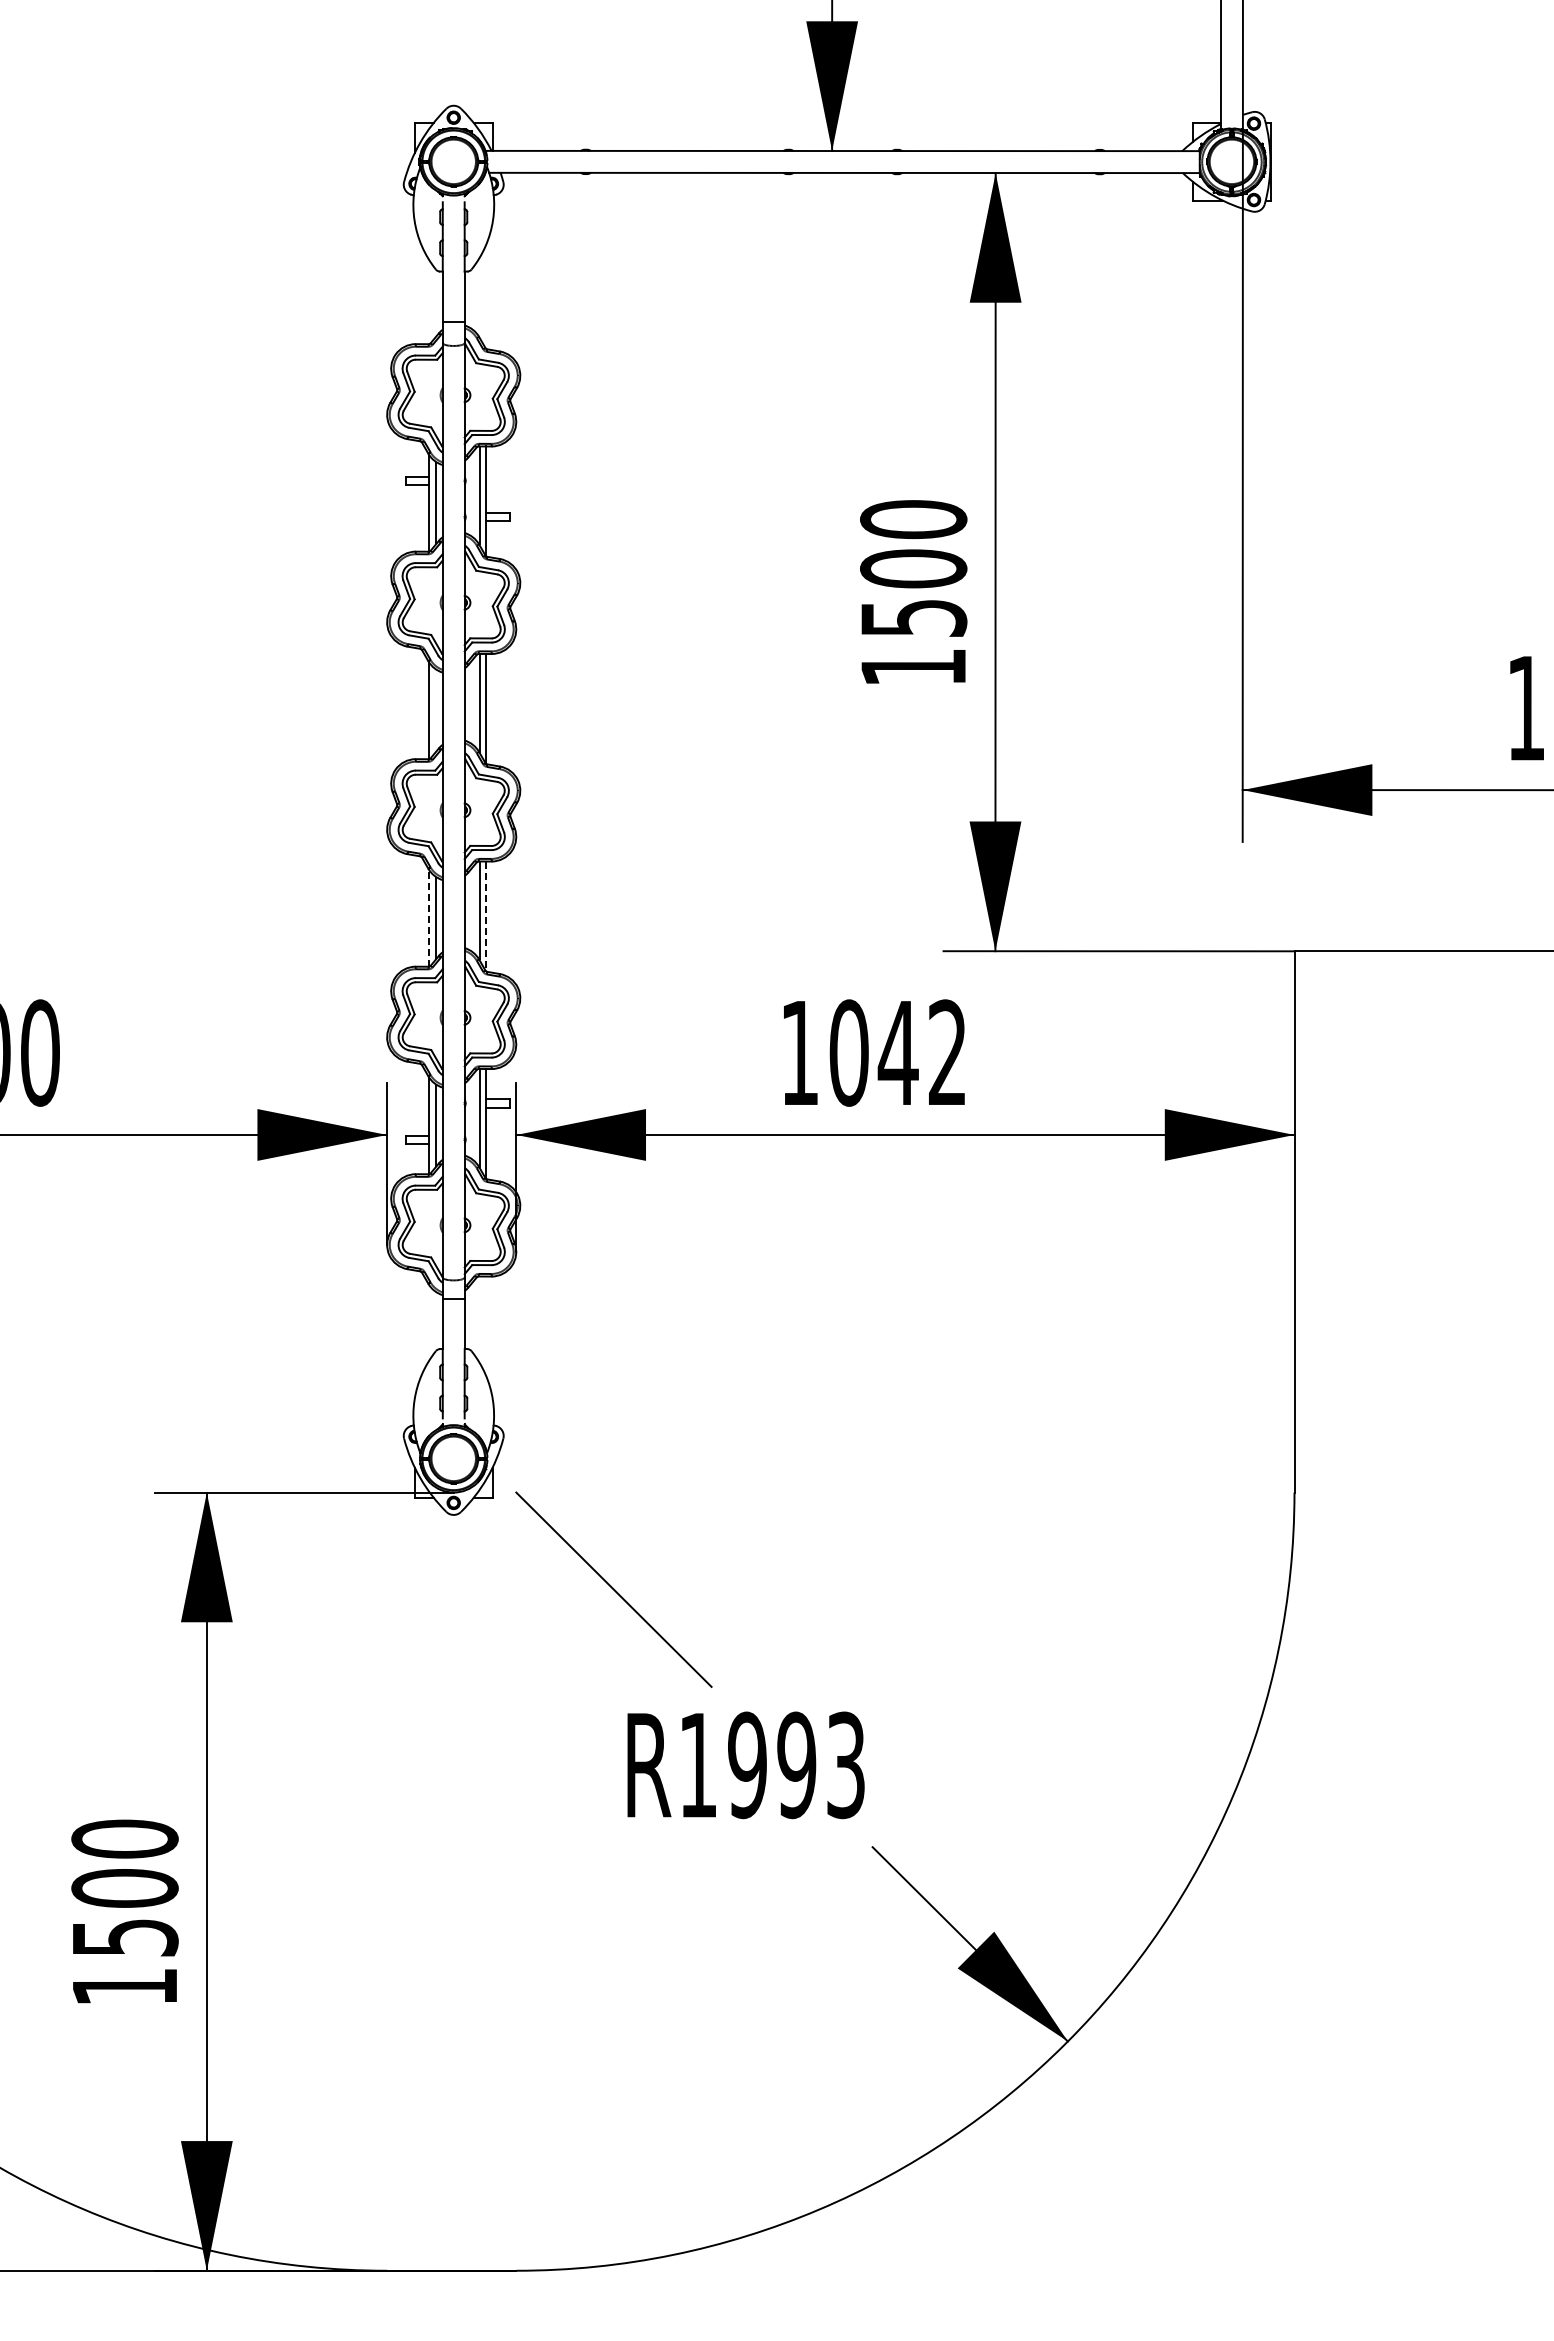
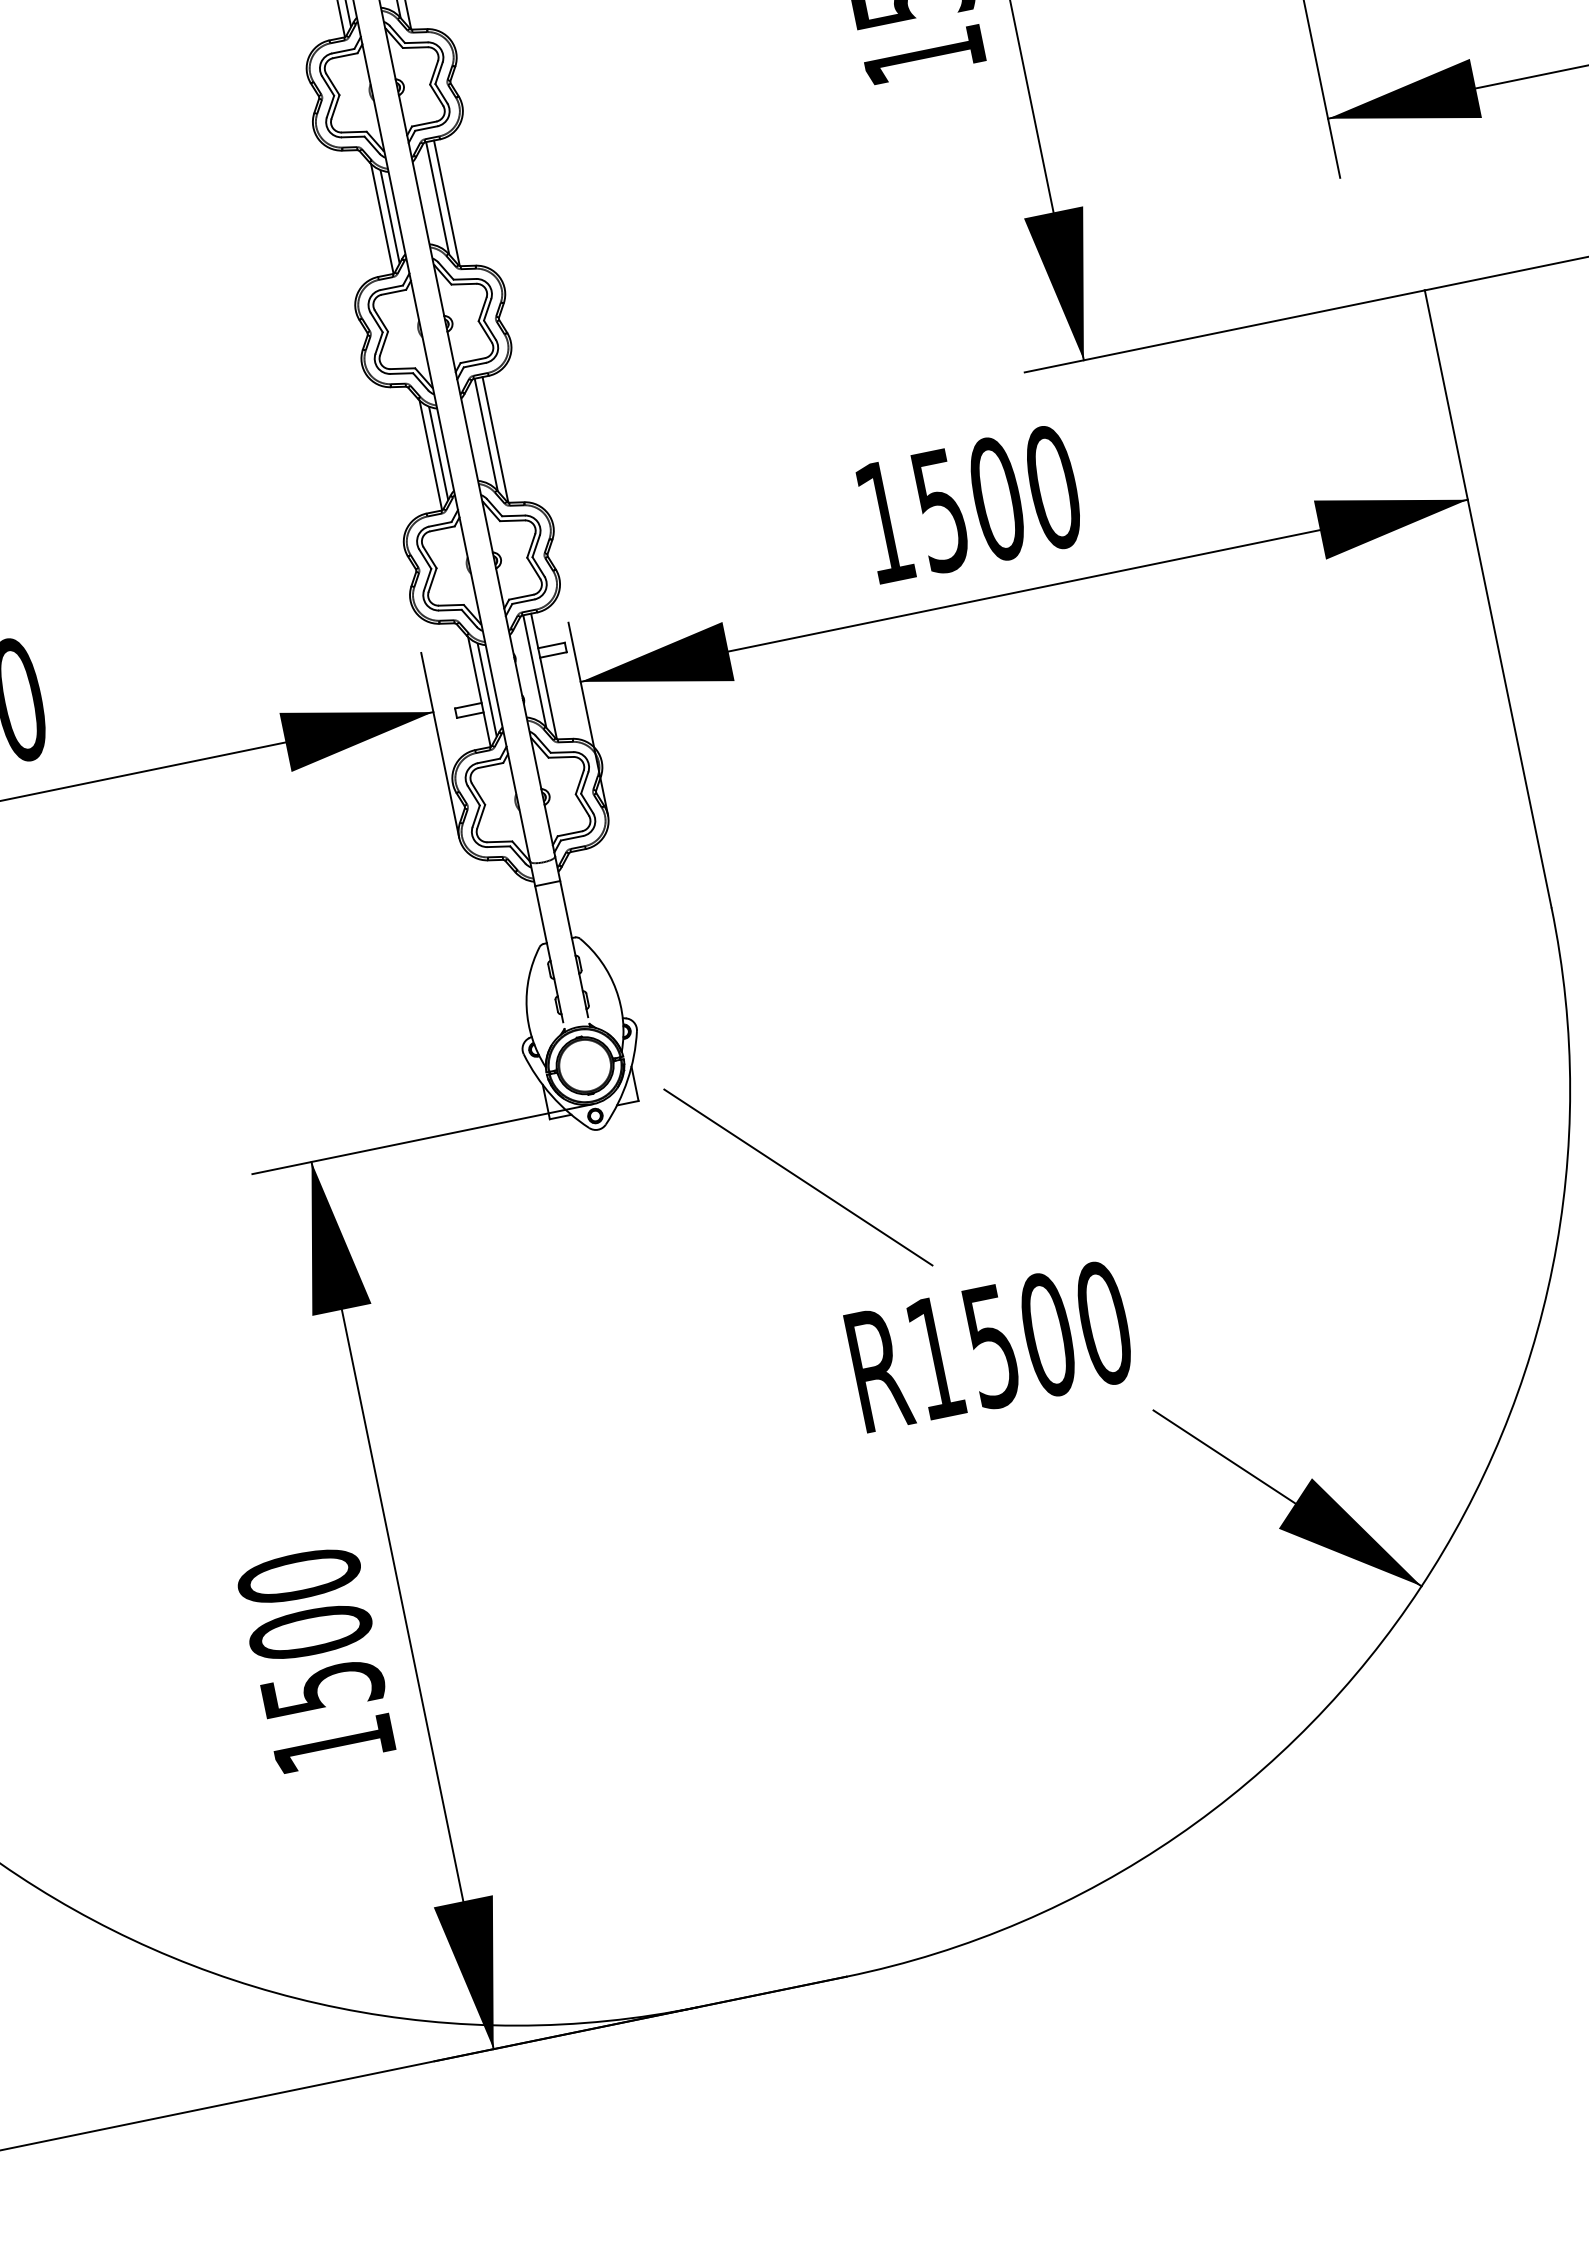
line: (436, 710) -> (390, 216), added
line: (486, 917) -> (495, 440), dashed -> solid
line: (429, 918) -> (431, 455), dashed -> solid
text: (898, 1052) -> (997, 498), 1042 -> 1500
text: (796, 1765) -> (1047, 1335), R1993 -> R1500

